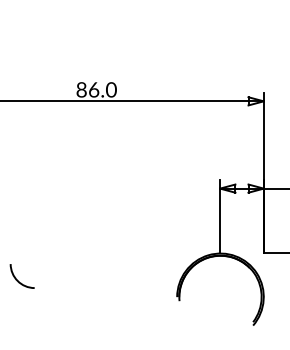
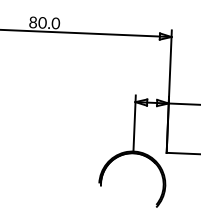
text: (93, 89) -> (42, 22), 86.0 -> 80.0

